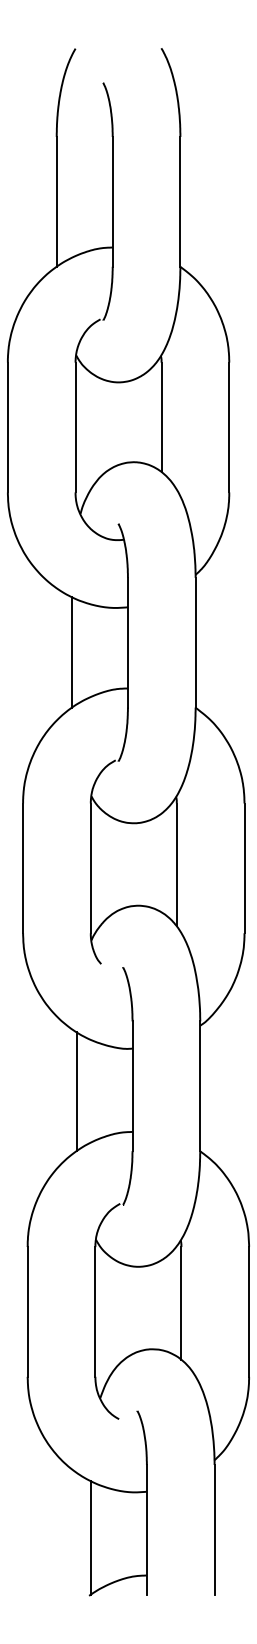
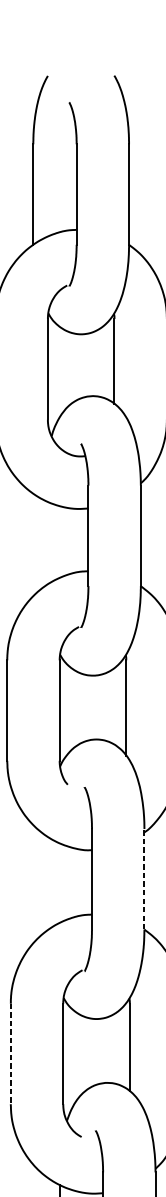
line: (71, 652) -> (44, 543), removed
line: (200, 1086) -> (144, 879), solid -> dashed
line: (76, 1091) -> (48, 883), removed
line: (27, 1311) -> (10, 1053), solid -> dashed

